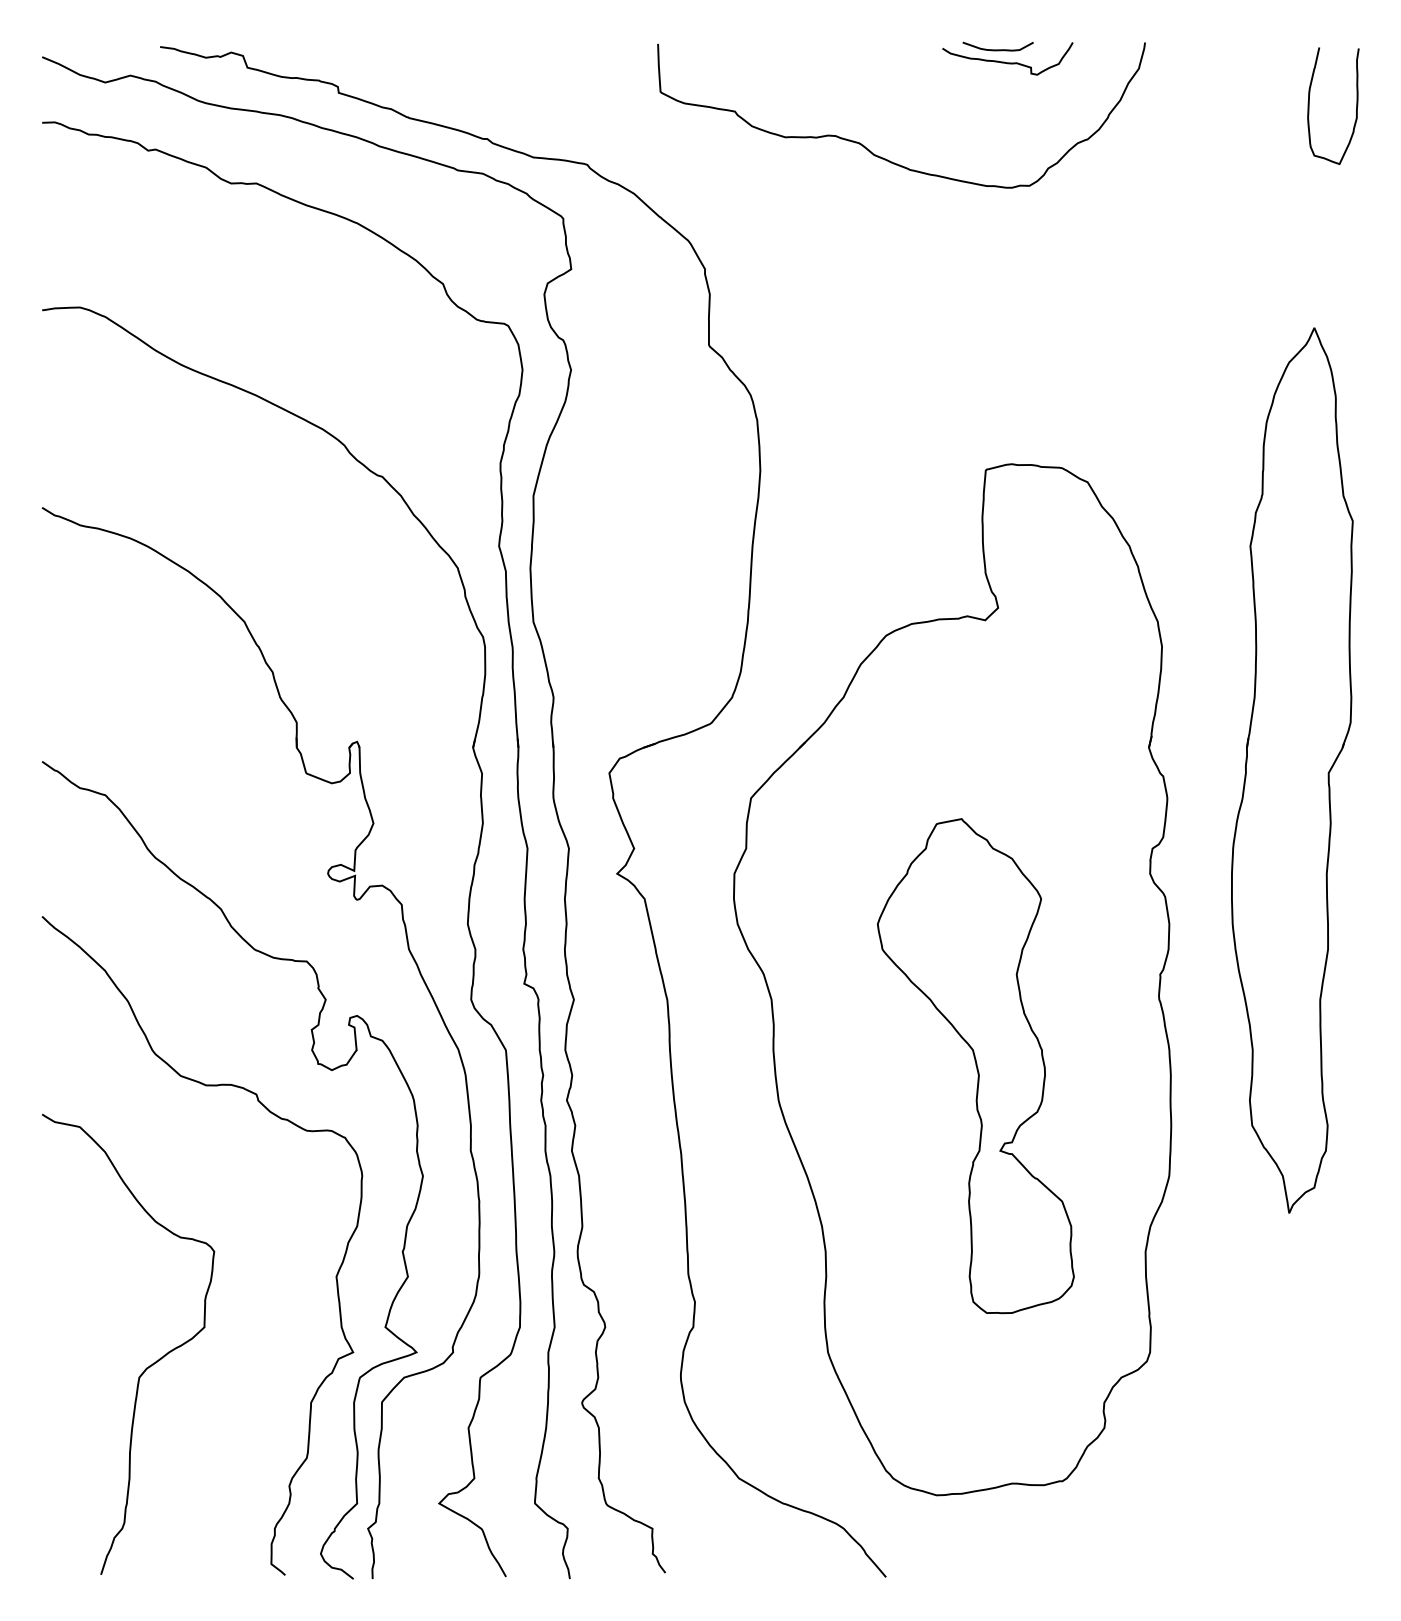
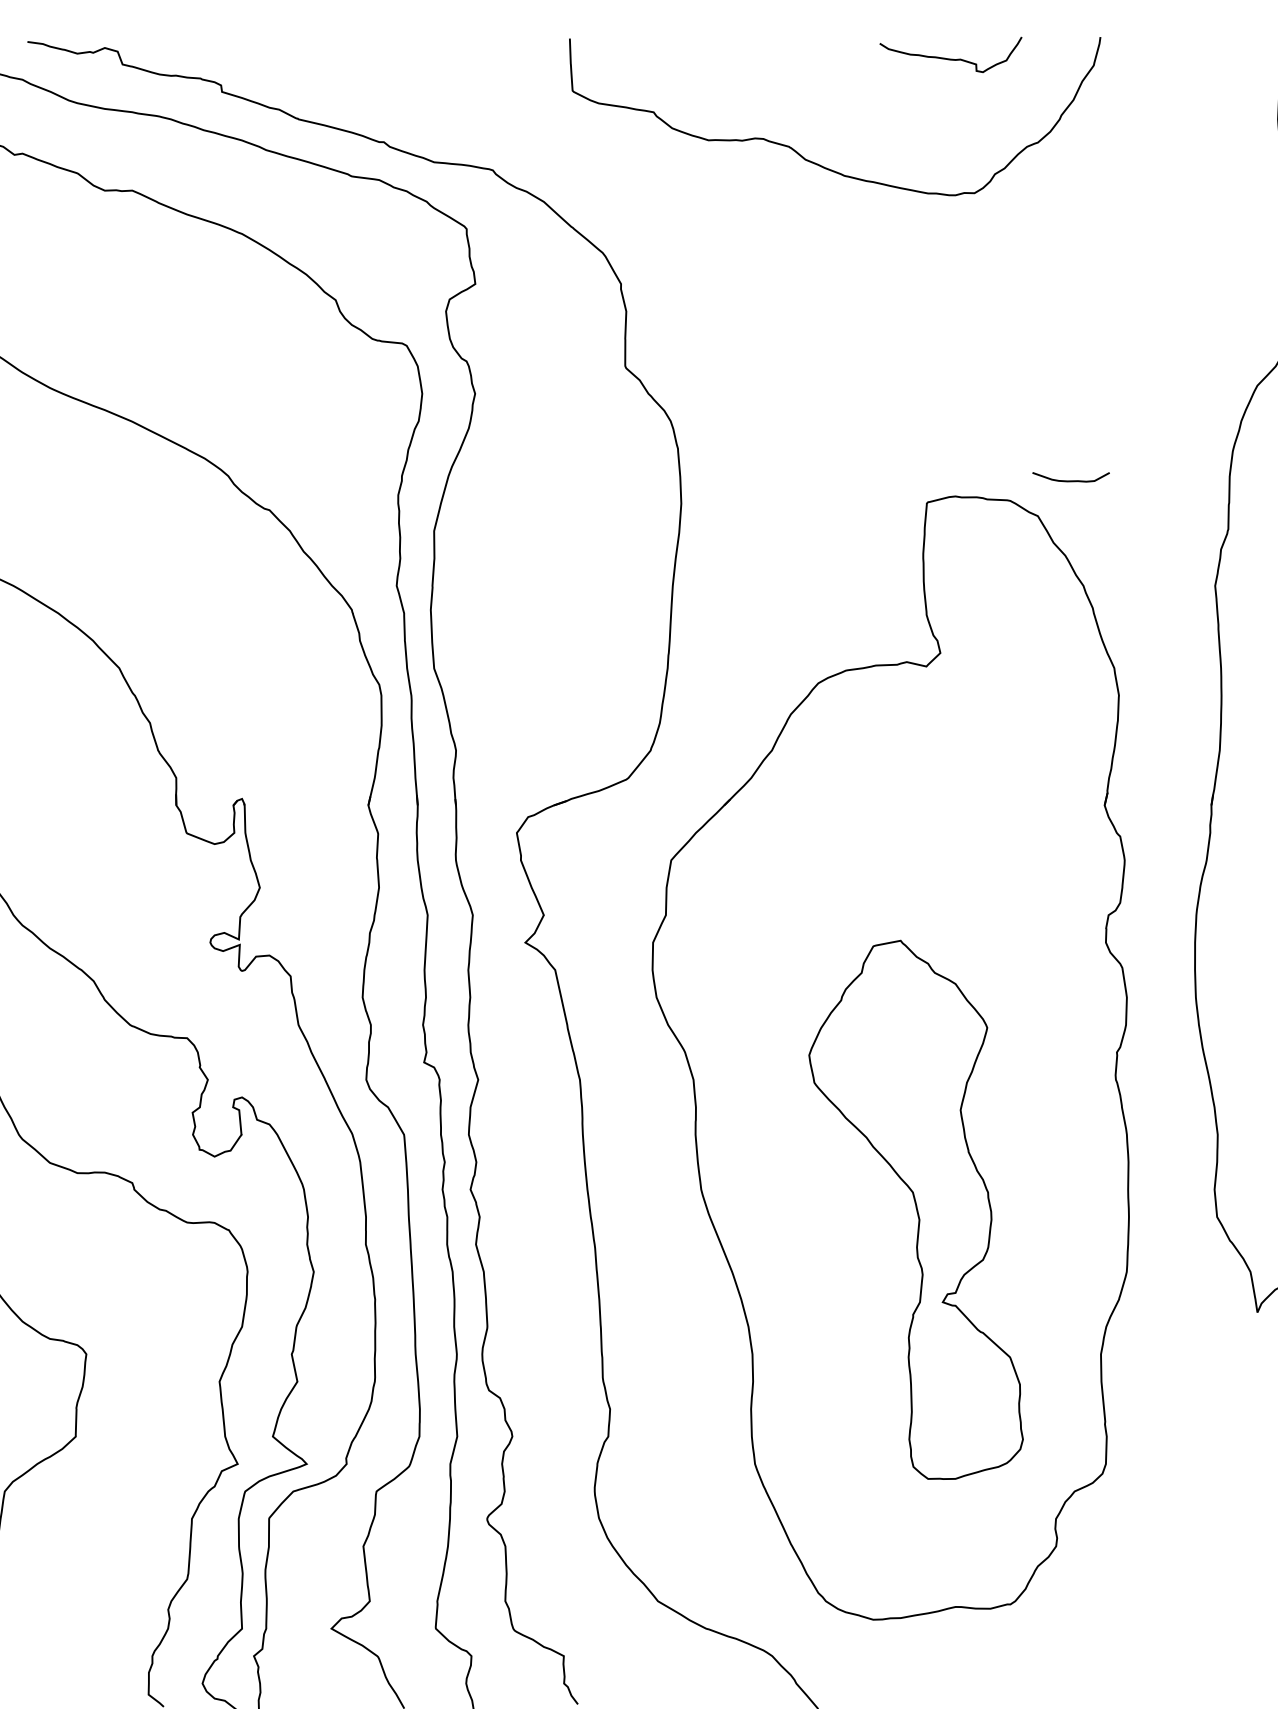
curve: (997, 49) -> (1070, 480), moved
part: (975, 1066) -> (915, 1210), moved

